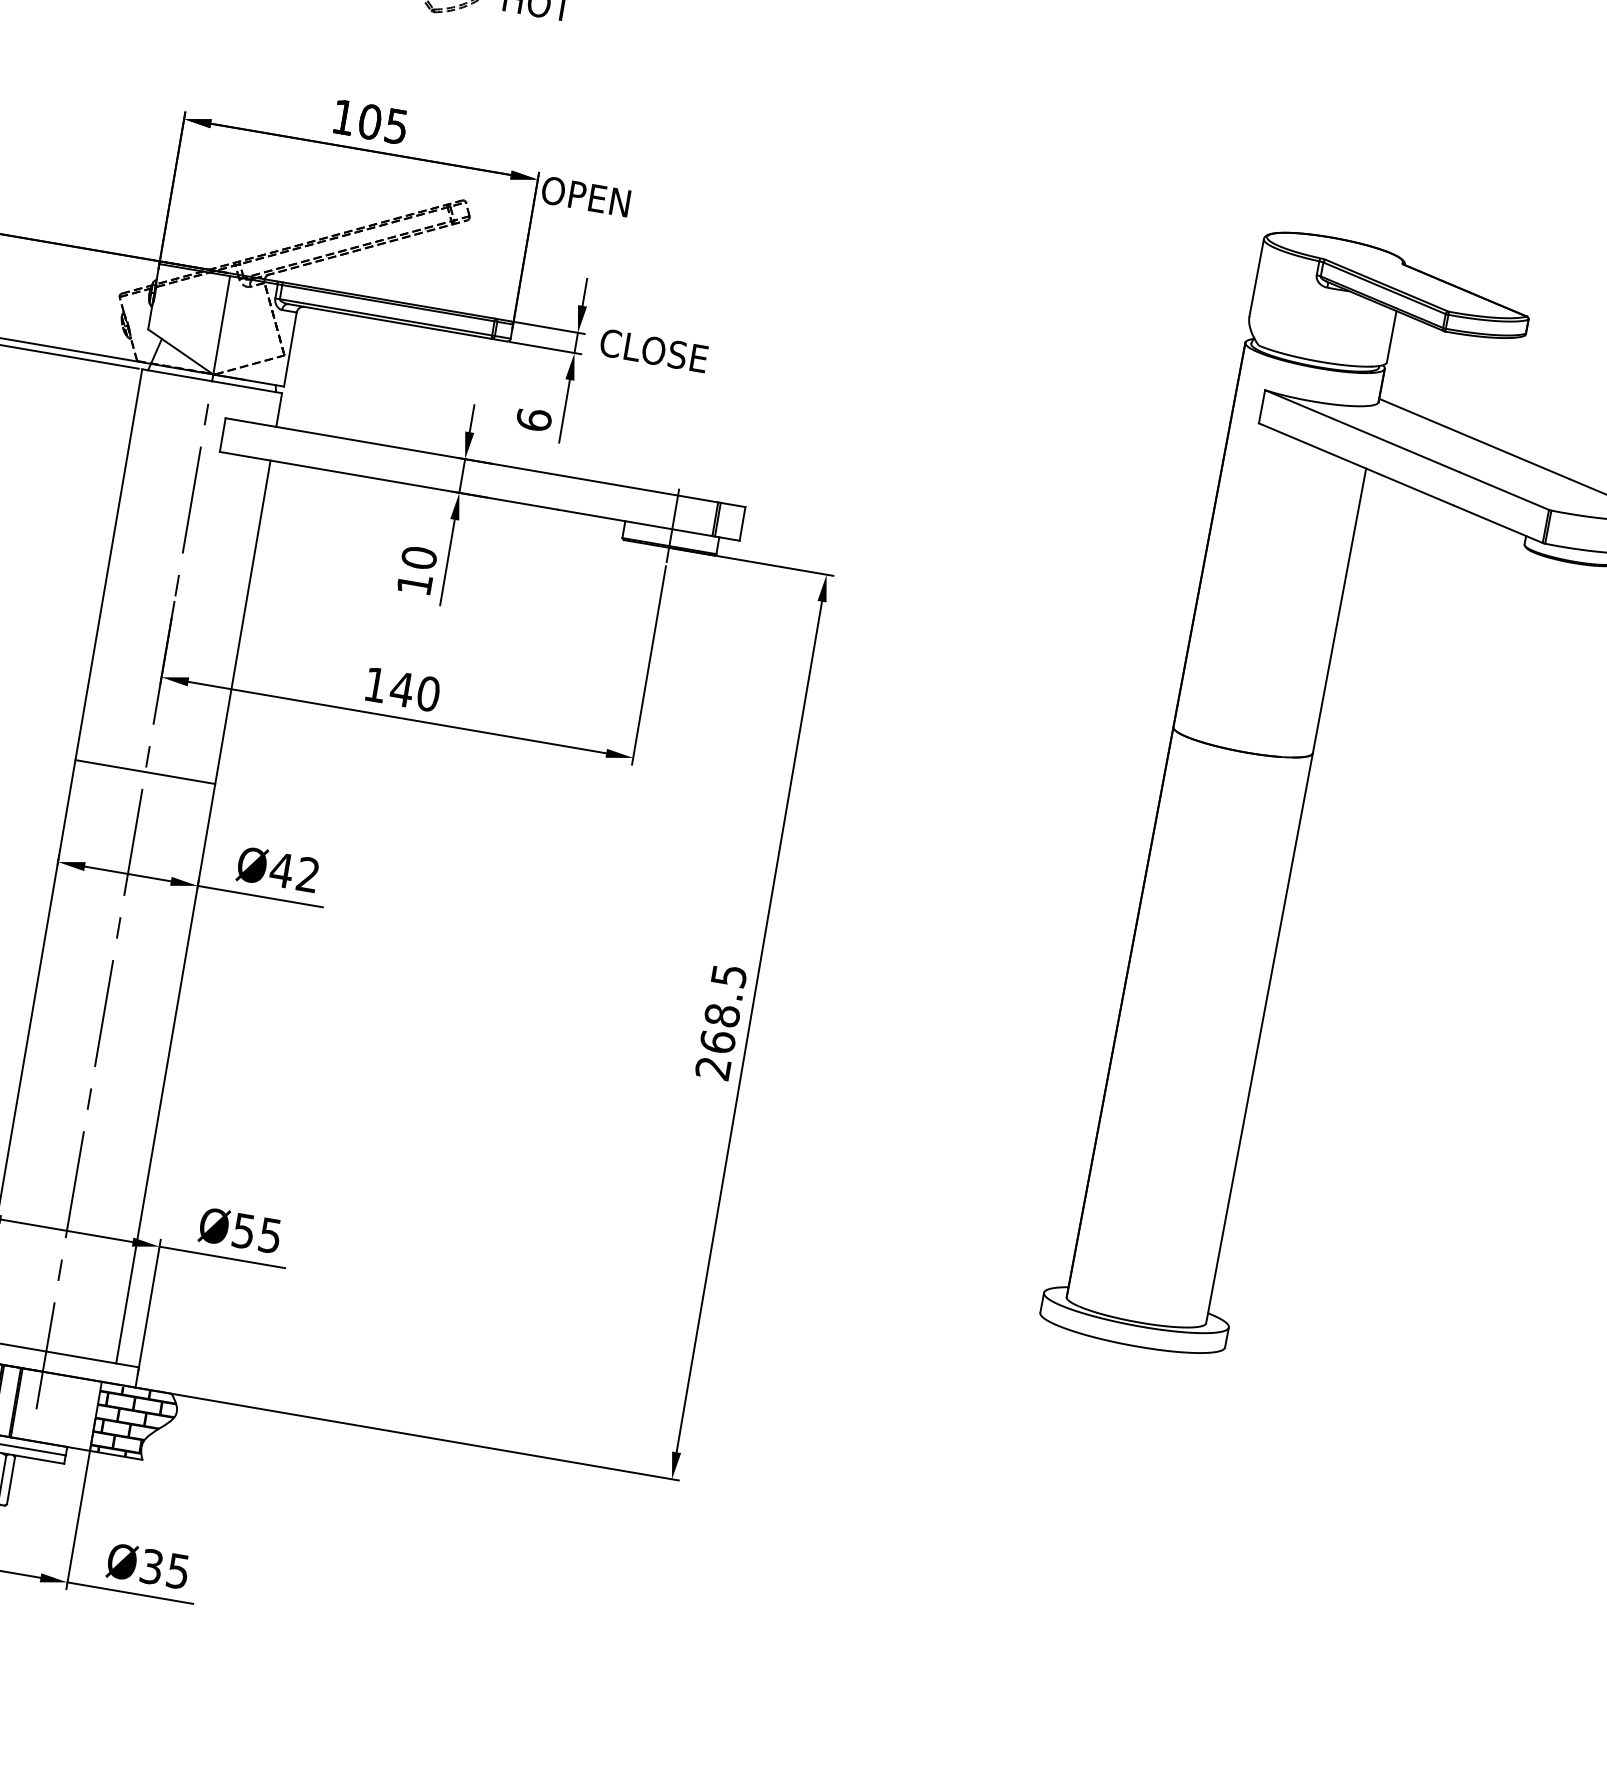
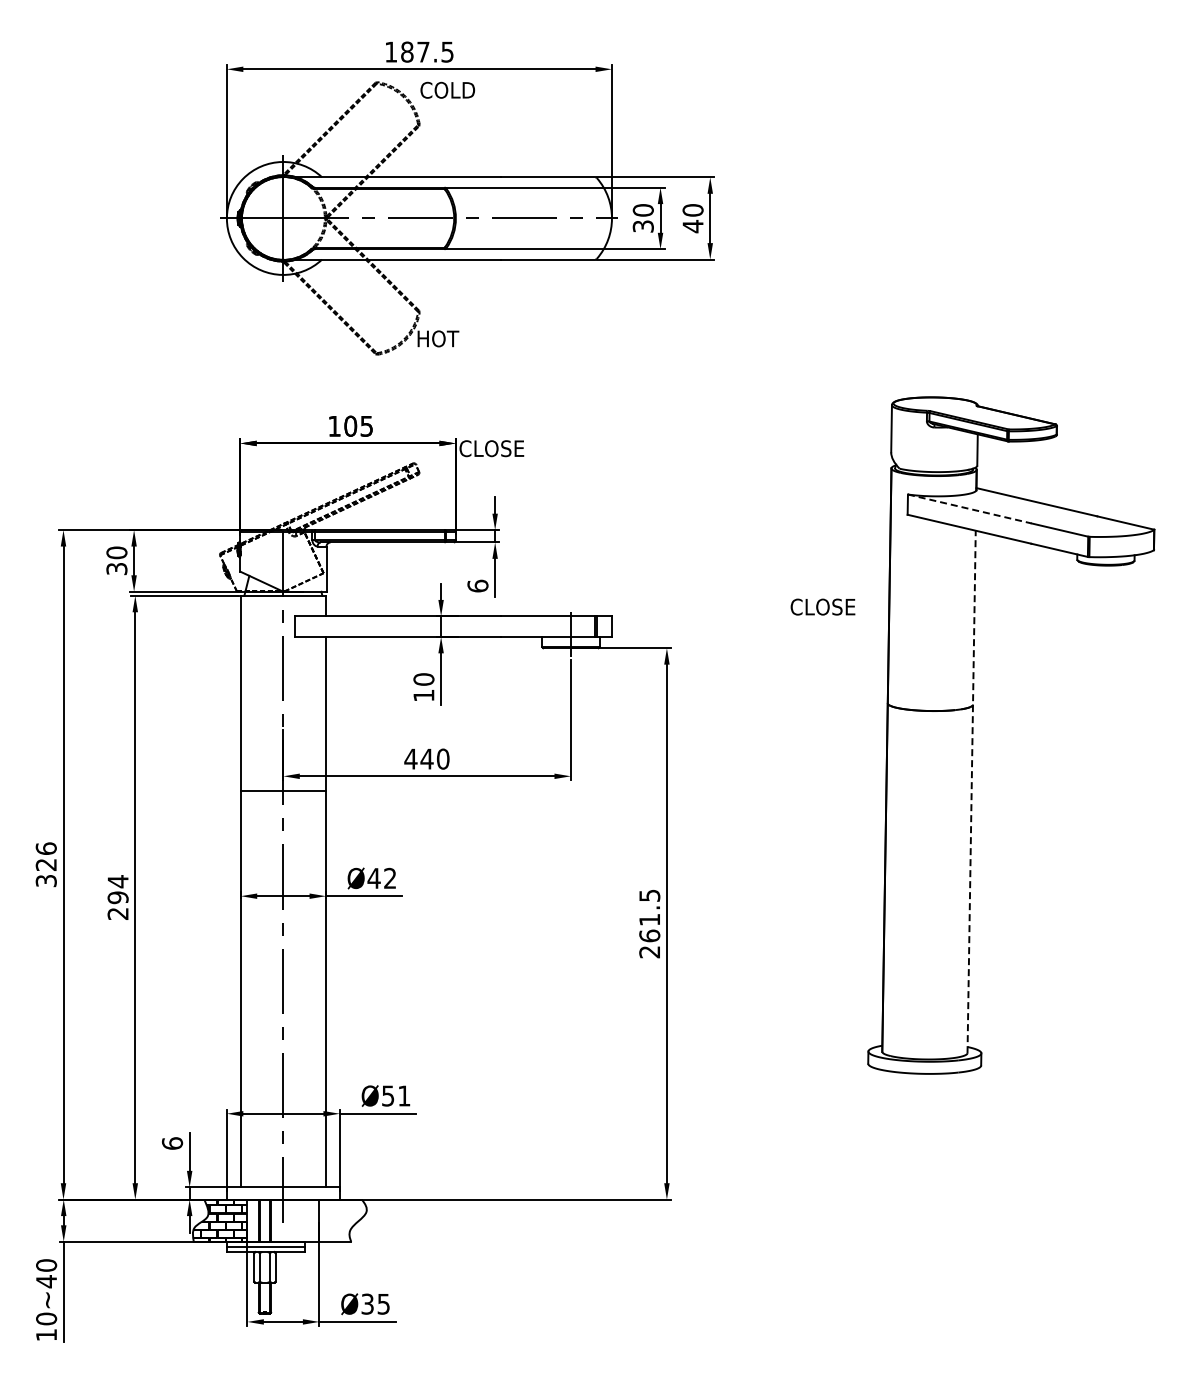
text: (599, 198) -> (494, 448), OPEN -> CLOSE
text: (653, 349) -> (822, 606), moved
line: (1363, 432) -> (970, 509), solid -> dashed
text: (375, 683) -> (410, 758), 140 -> 440
line: (145, 772) -> (283, 791), moved
line: (1286, 895) -> (971, 791), solid -> dashed
text: (721, 1014) -> (649, 919), 268.5 -> 261.5
text: (270, 1234) -> (404, 1095), Ø55 -> Ø51
hatch: (133, 1422) -> (342, 1220), removed

